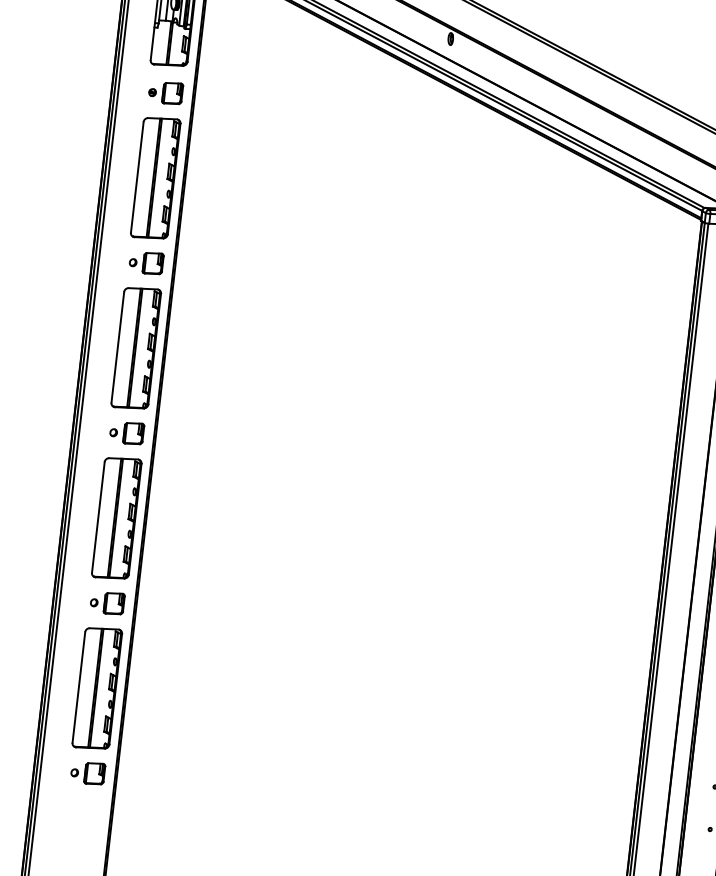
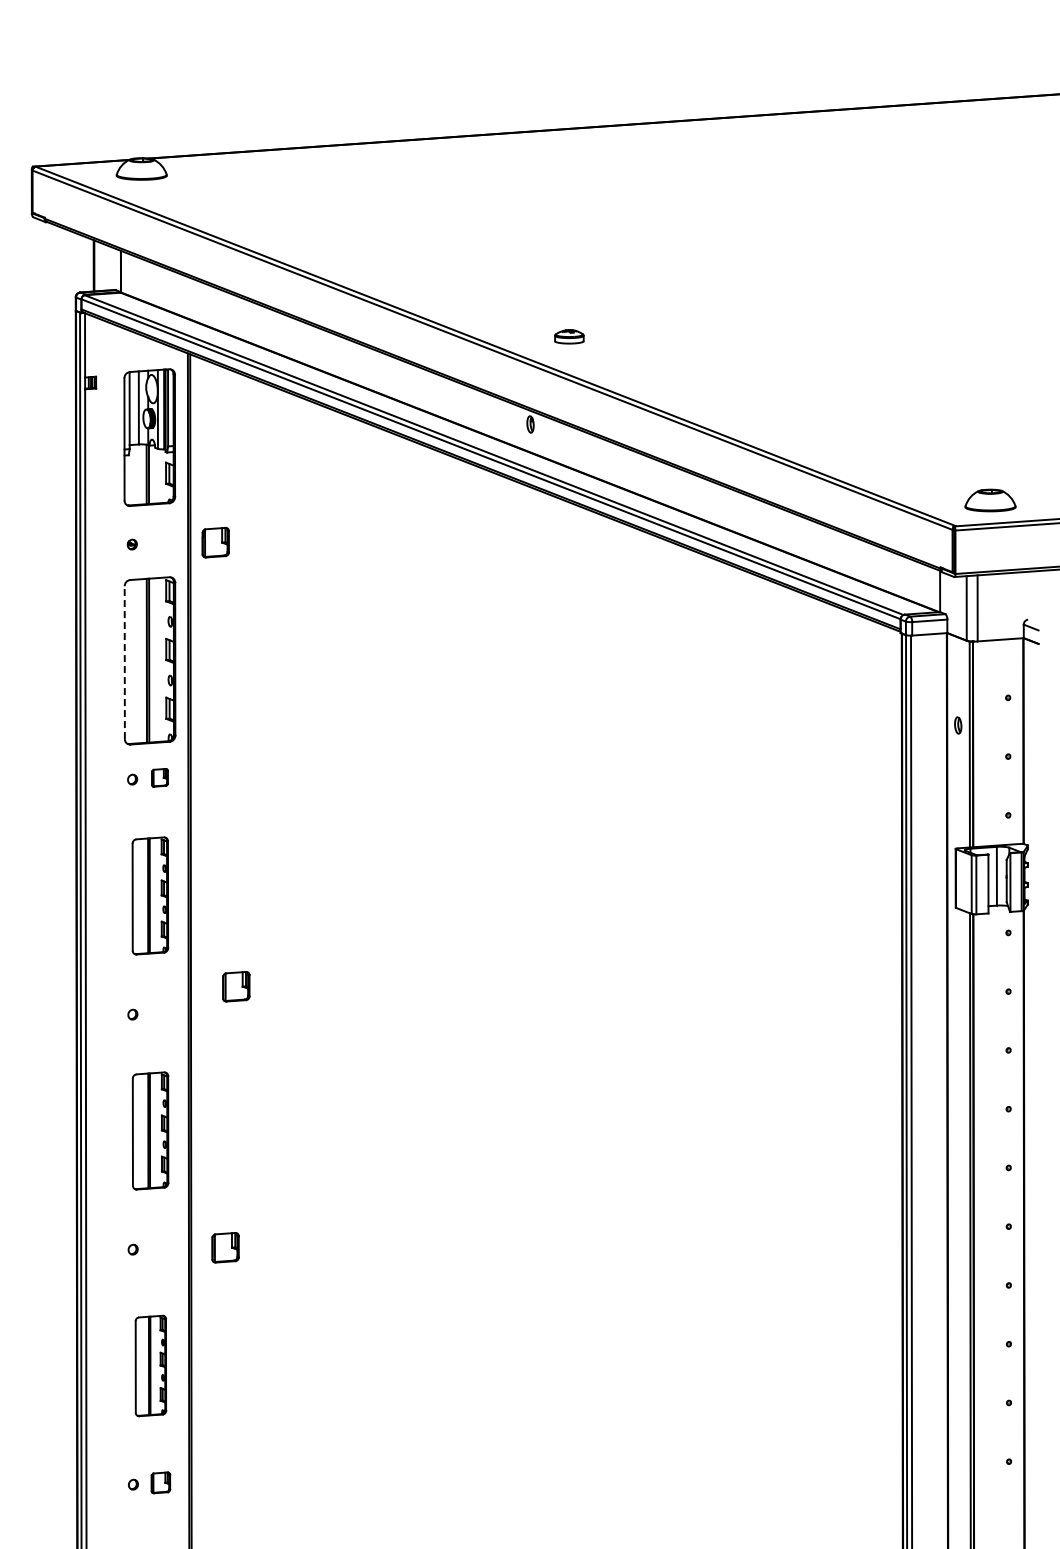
part: (172, 93) -> (215, 542), moved
line: (137, 177) -> (124, 662), solid -> dashed
part: (152, 263) -> (159, 777), size x0.6
part: (136, 348) -> (150, 895), size x0.7
part: (133, 433) -> (236, 986), moved
part: (116, 518) -> (150, 1130), size x0.7
part: (114, 603) -> (225, 1247), moved
part: (97, 688) -> (150, 1365), size x0.6
part: (94, 773) -> (160, 1482), size x0.7

